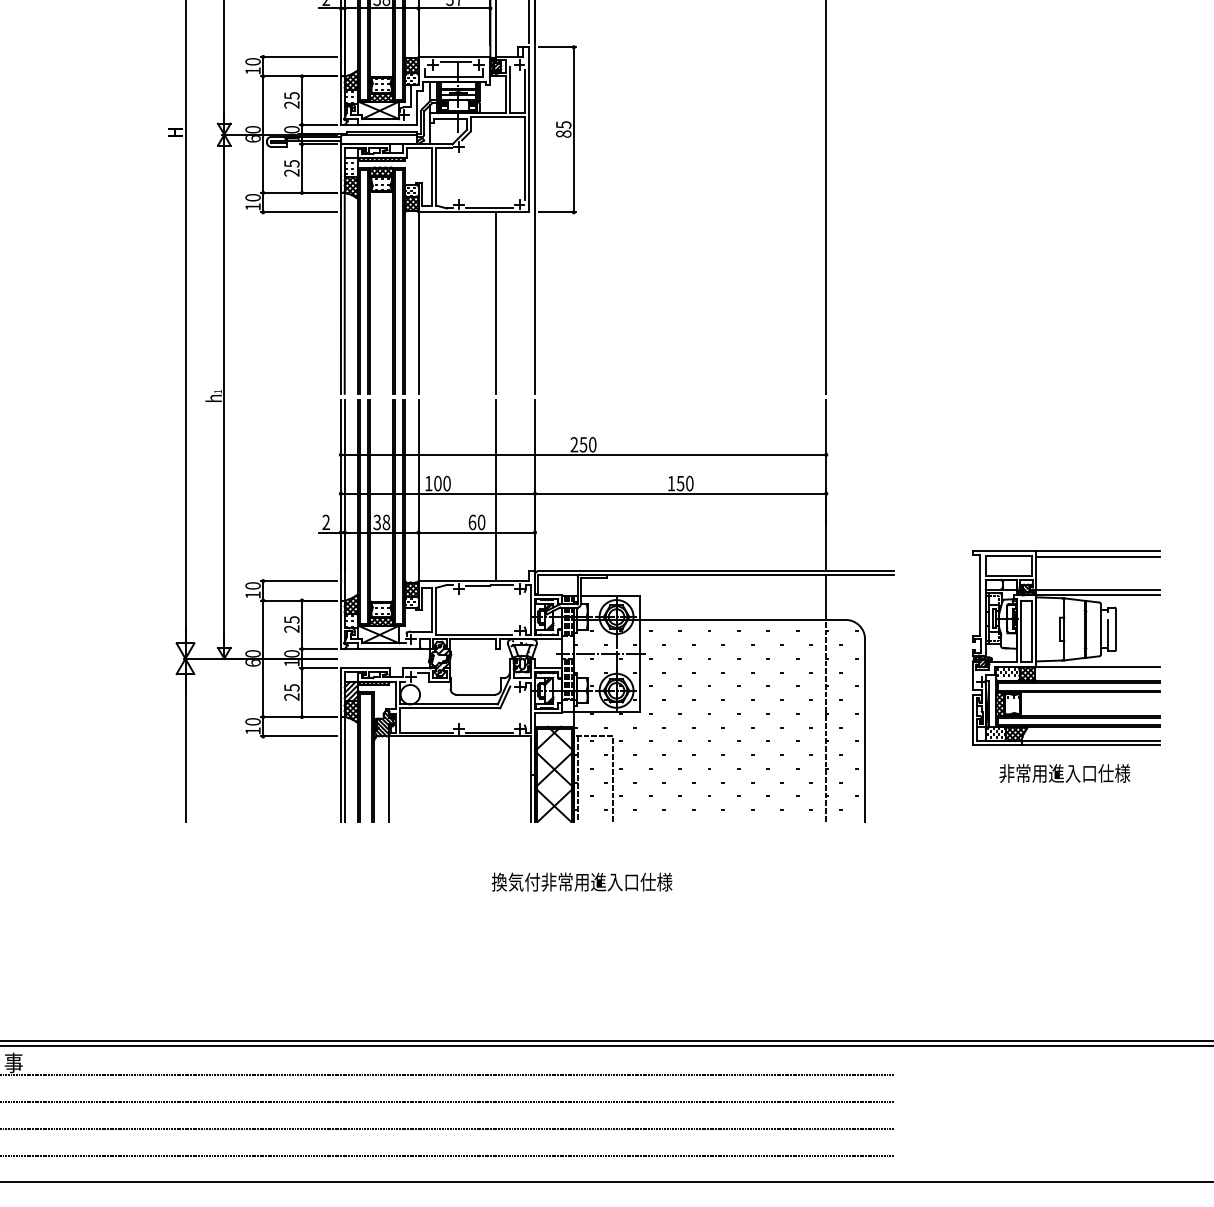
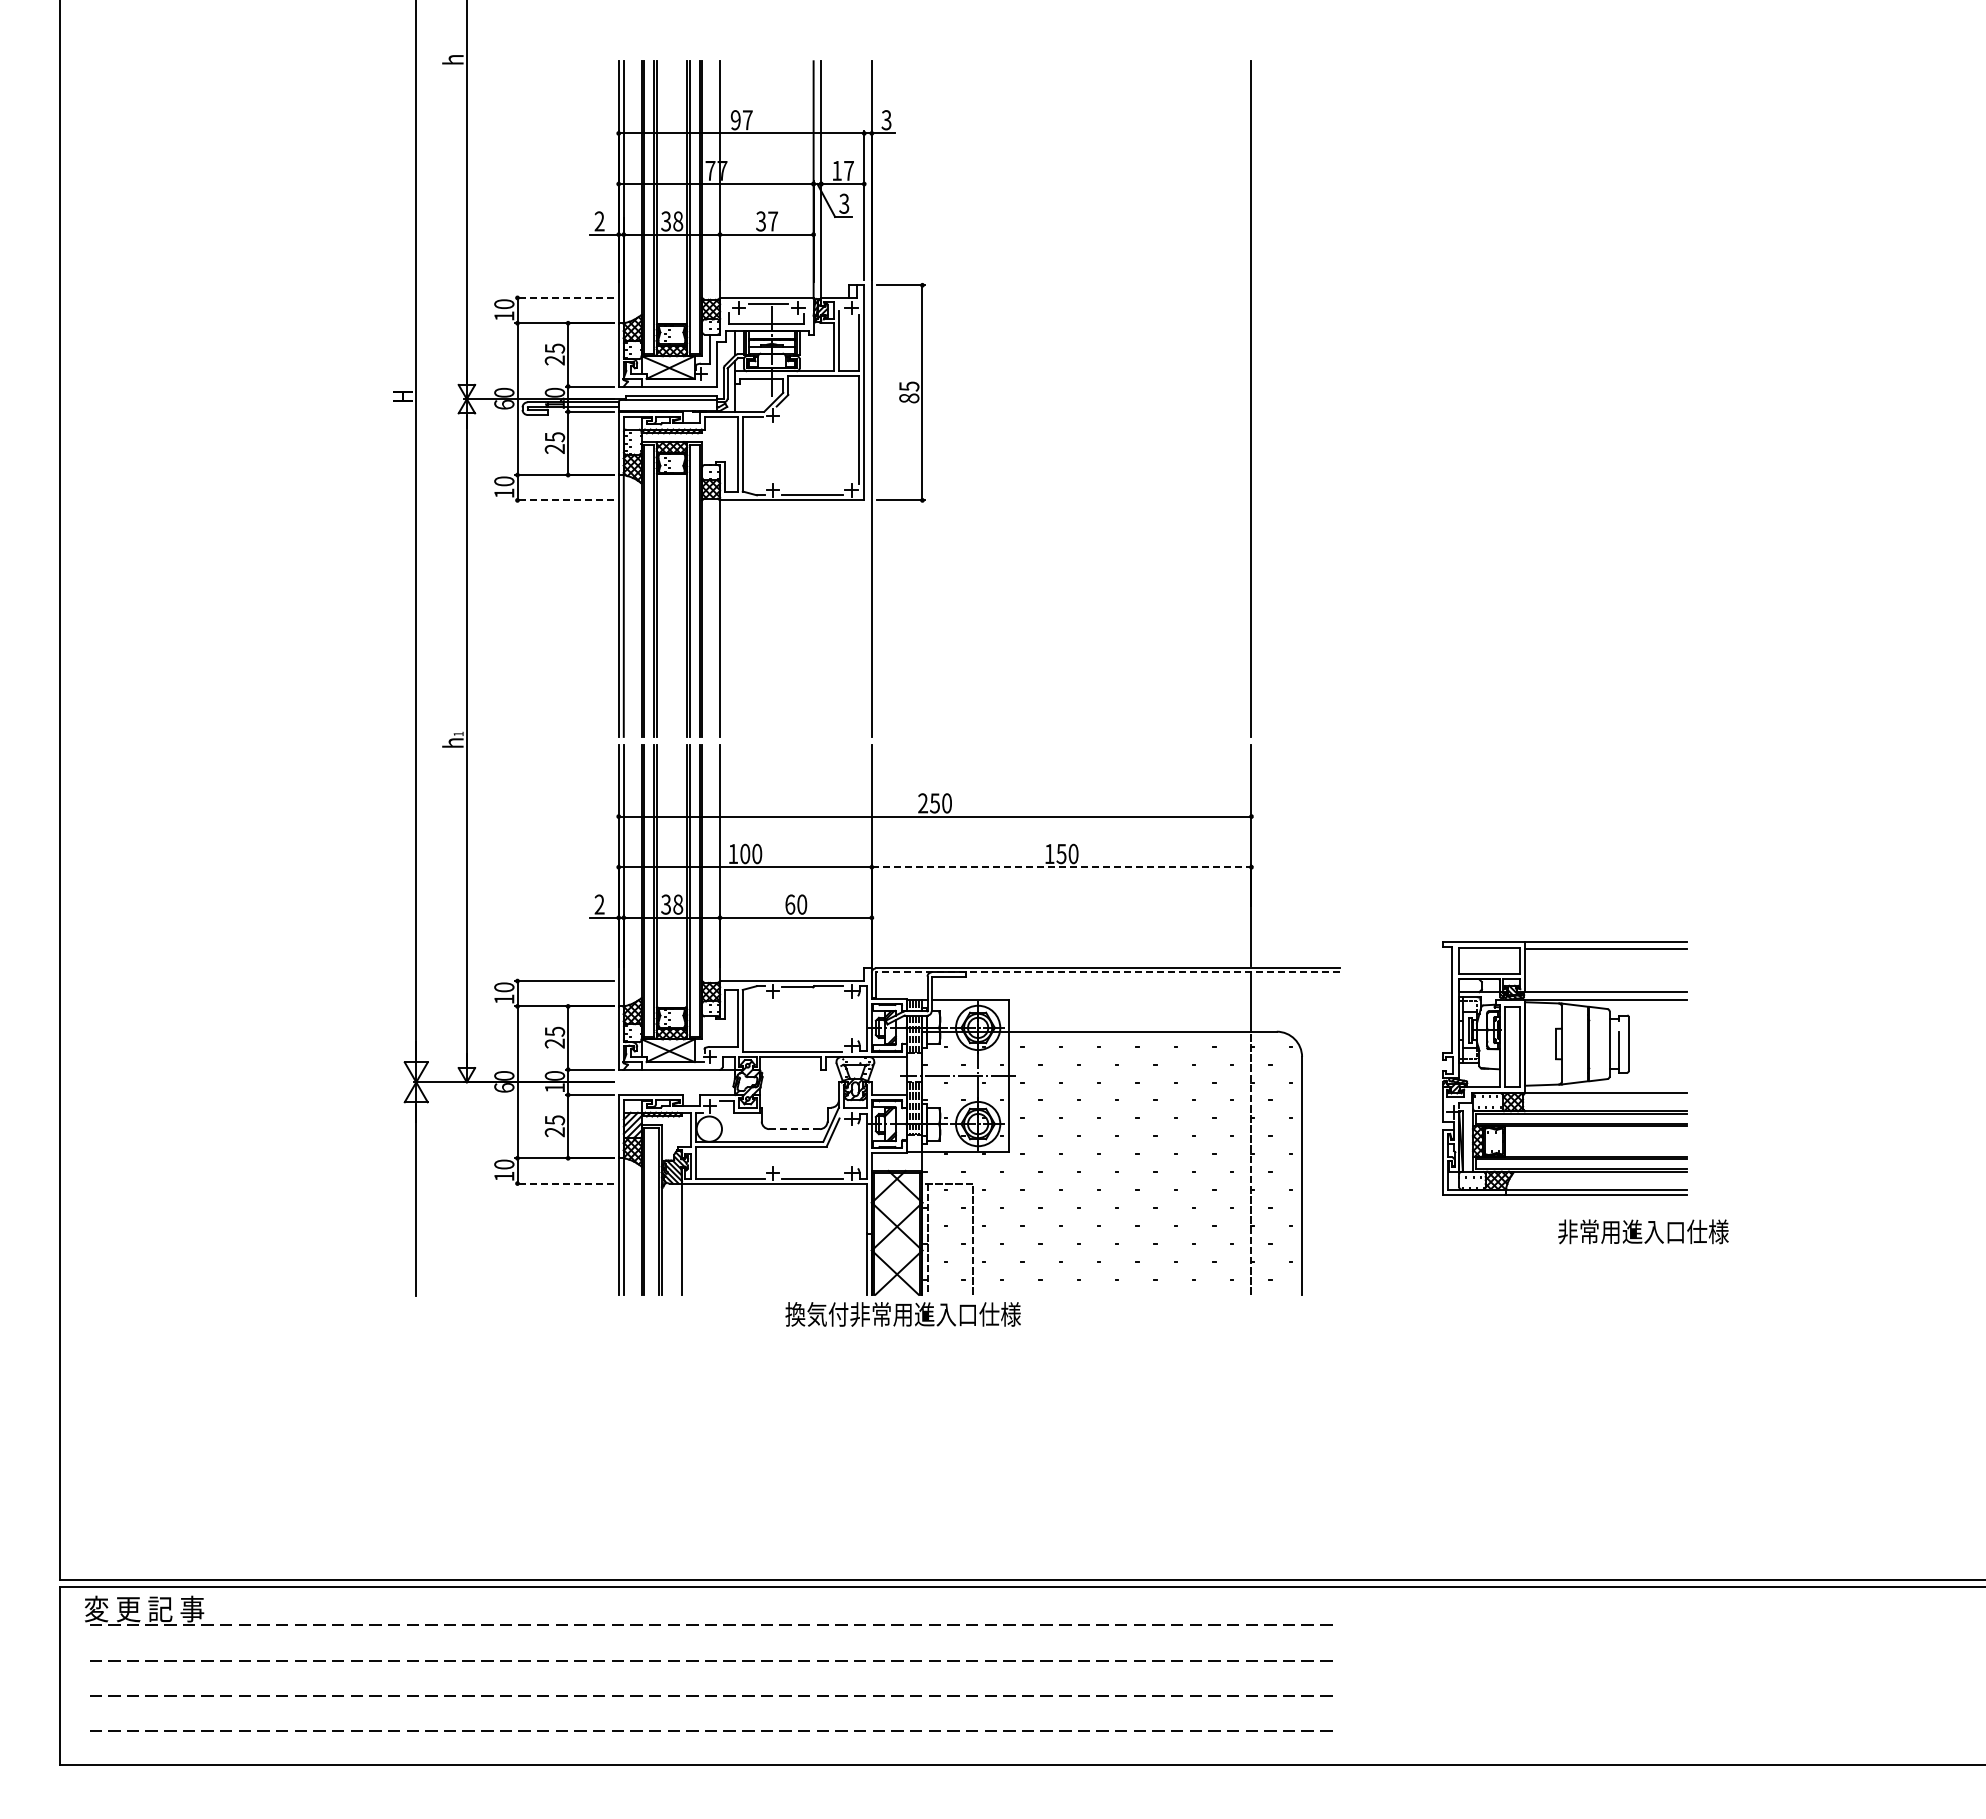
line: (298, 56) -> (563, 297), solid -> dashed
line: (298, 212) -> (563, 500), solid -> dashed
line: (496, 302) -> (821, 618), removed
line: (496, 490) -> (821, 862), removed
line: (680, 493) -> (1061, 867), solid -> dashed
line: (715, 574) -> (1107, 972), solid -> dashed
line: (475, 694) -> (794, 1129), solid -> dashed
line: (298, 736) -> (563, 1183), solid -> dashed
text: (1064, 773) -> (1643, 1231), moved
text: (581, 882) -> (902, 1314), moved

